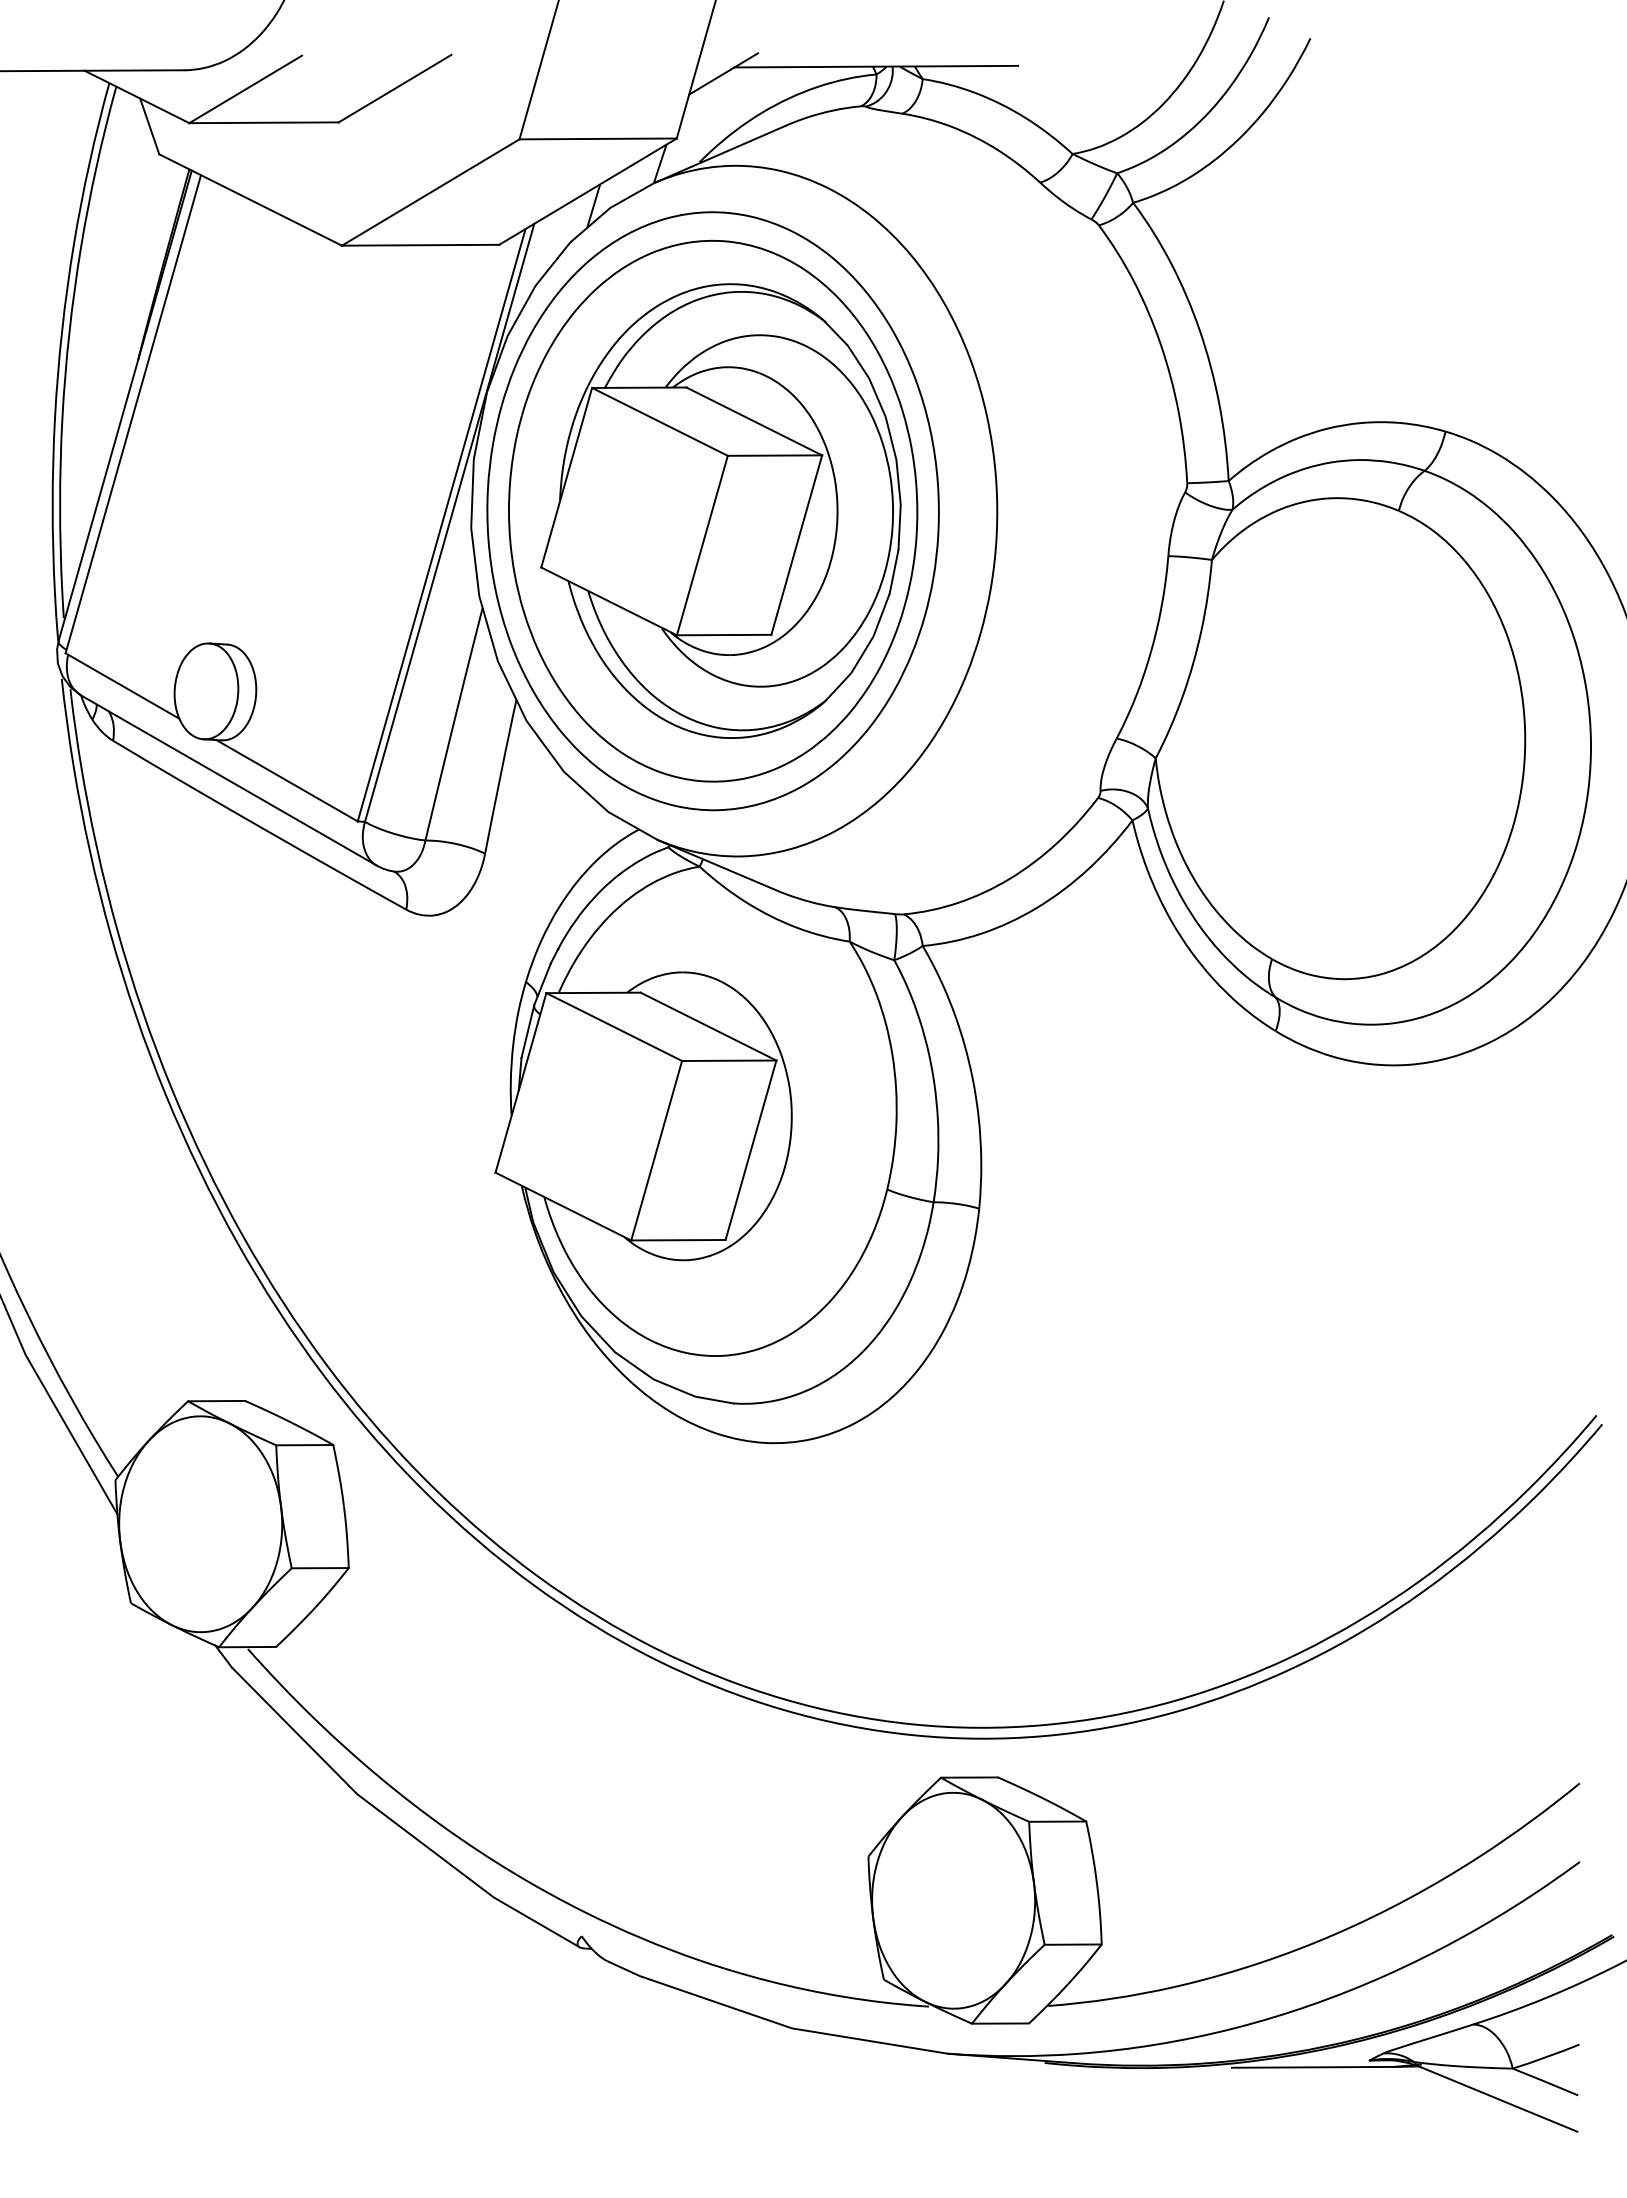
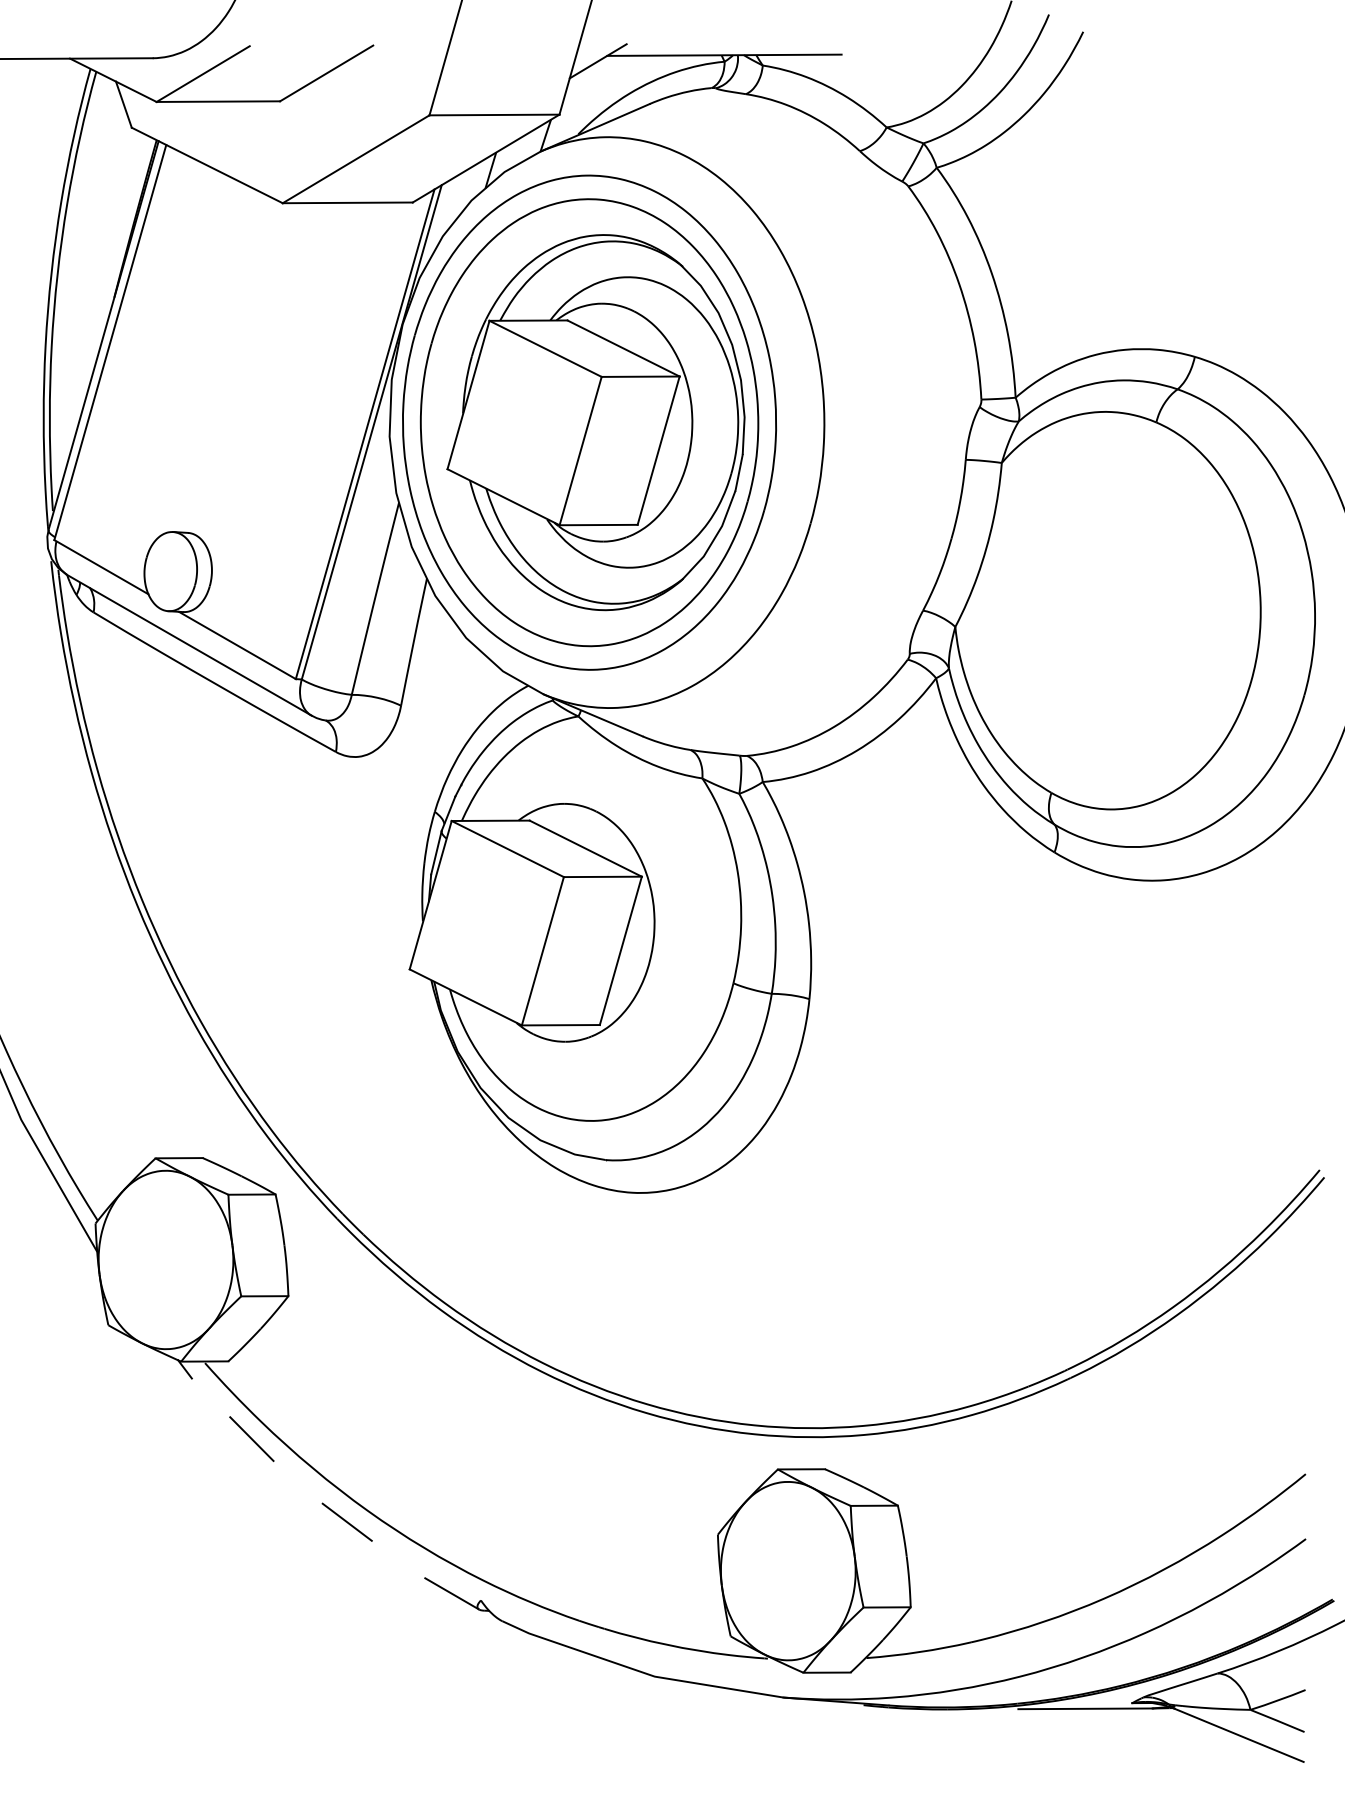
line: (394, 1822) -> (326, 1506), solid -> dashed

